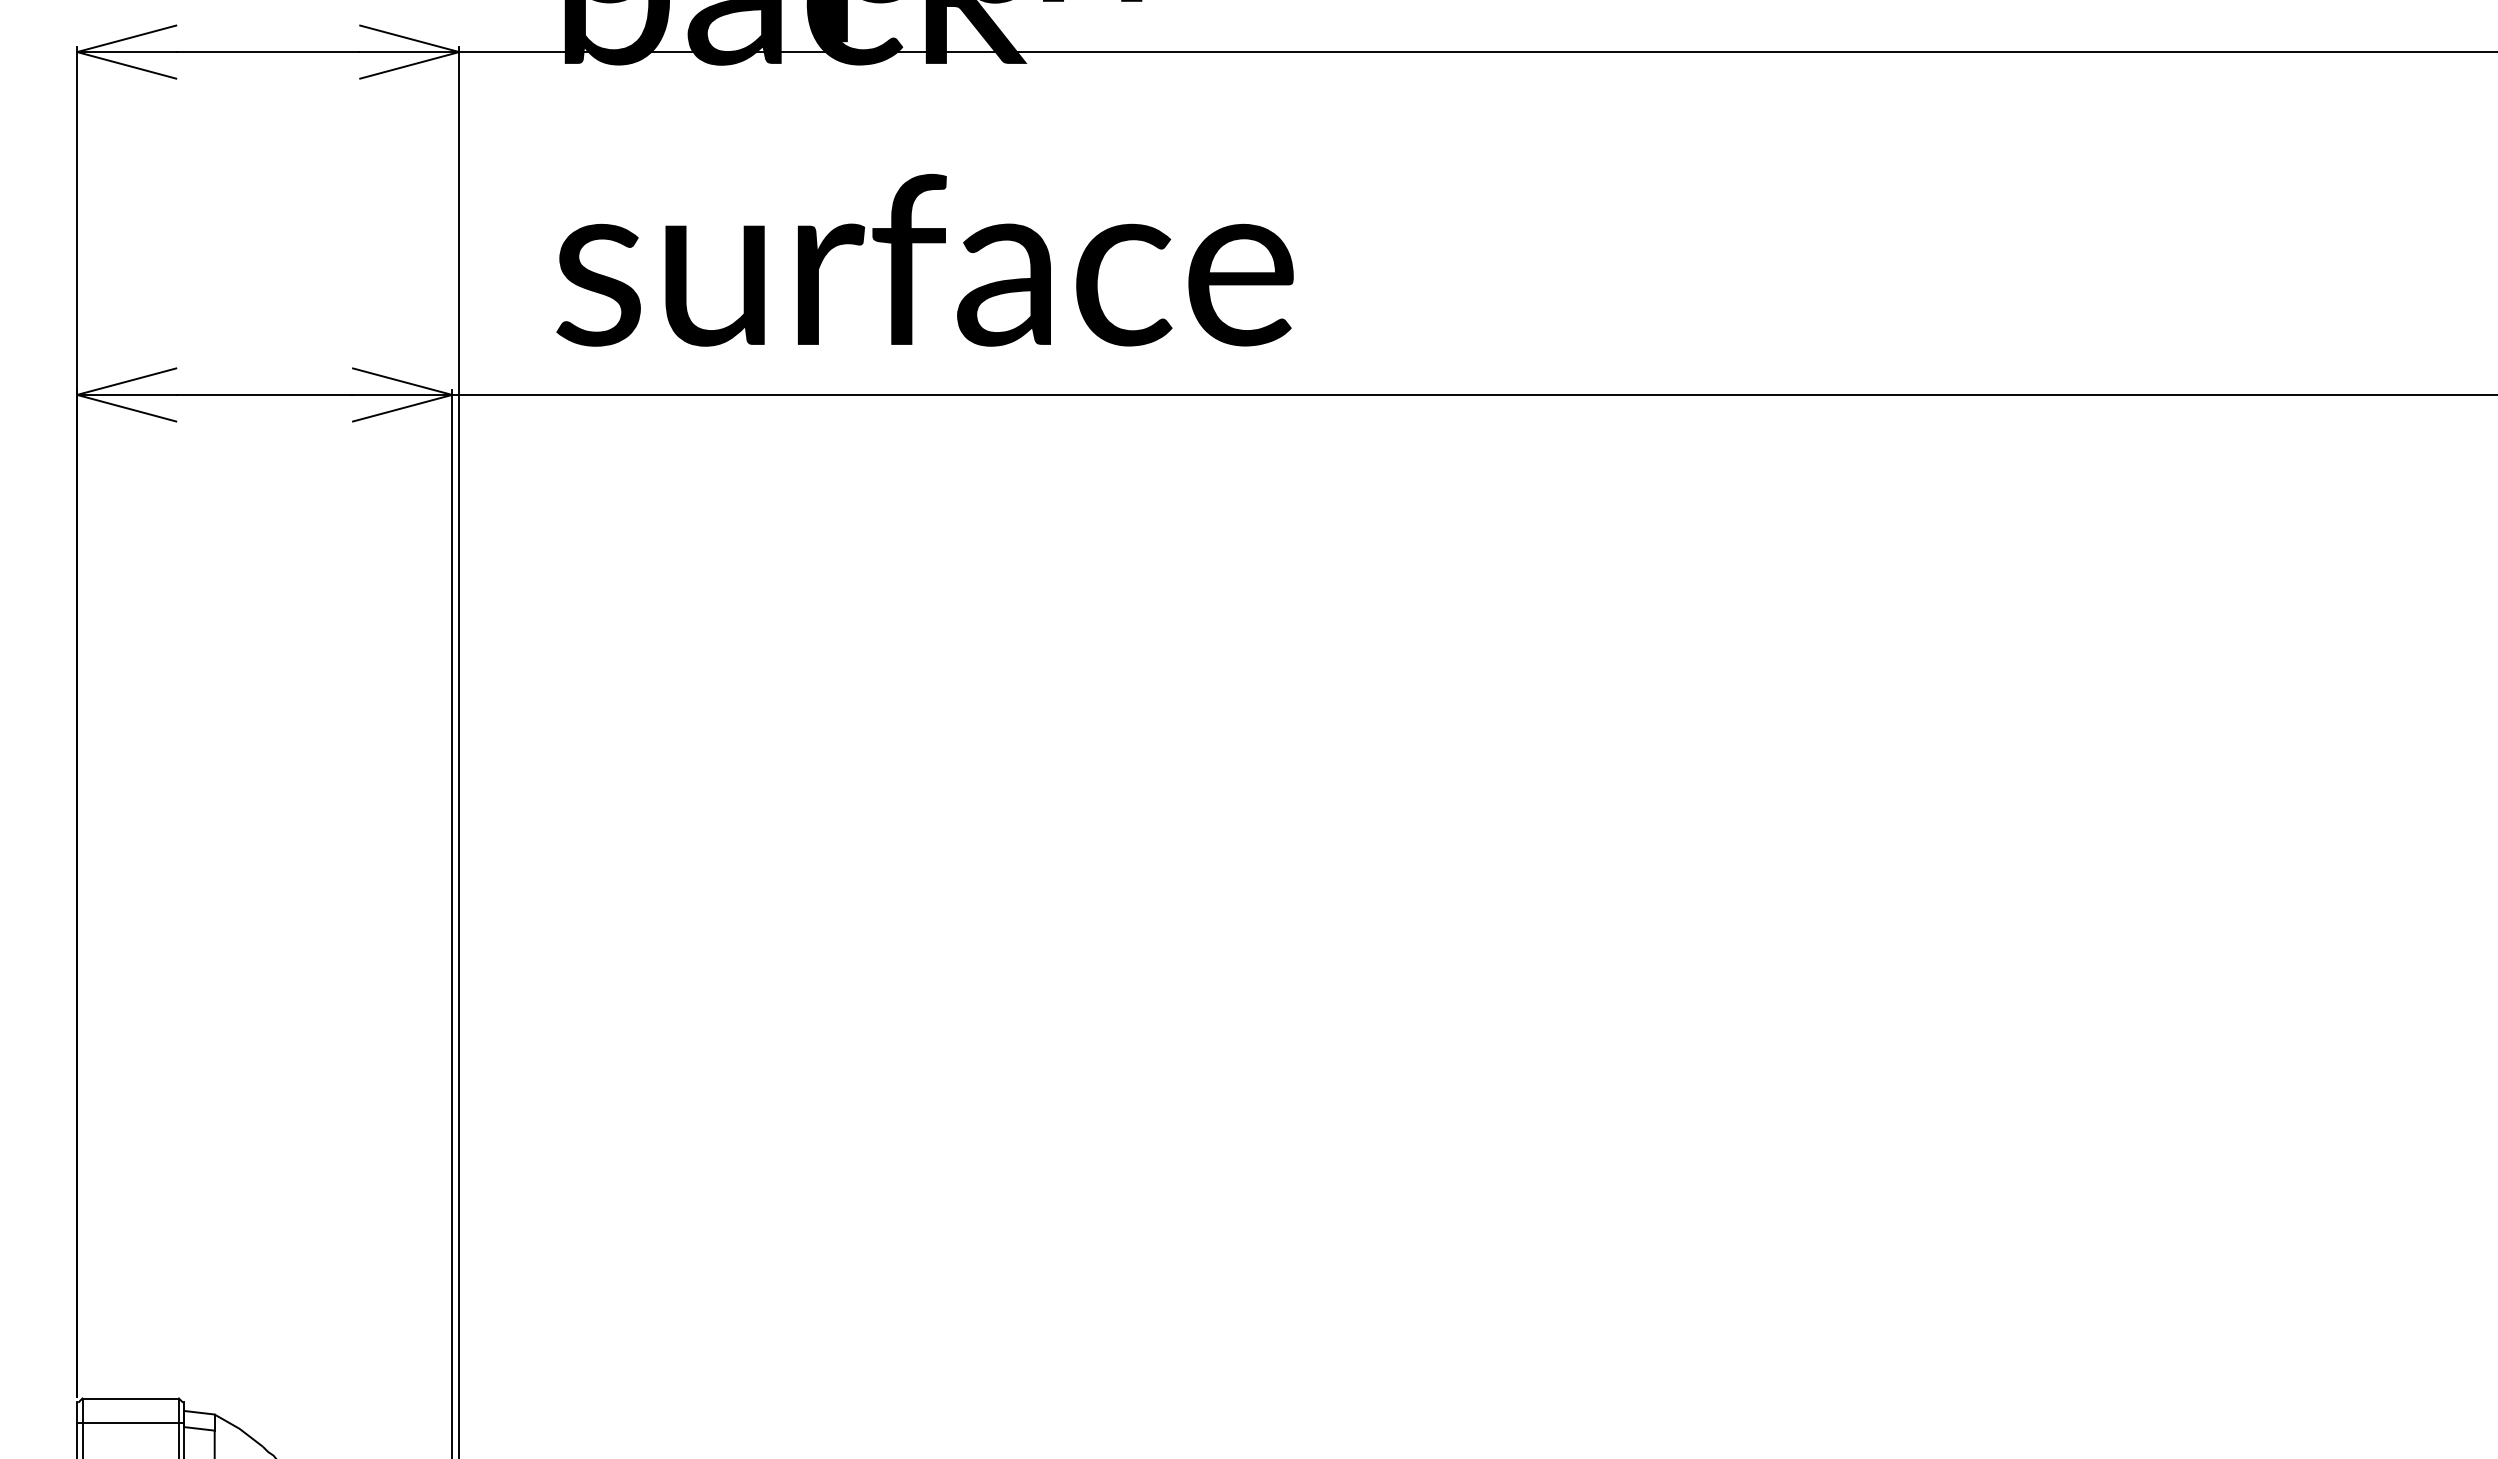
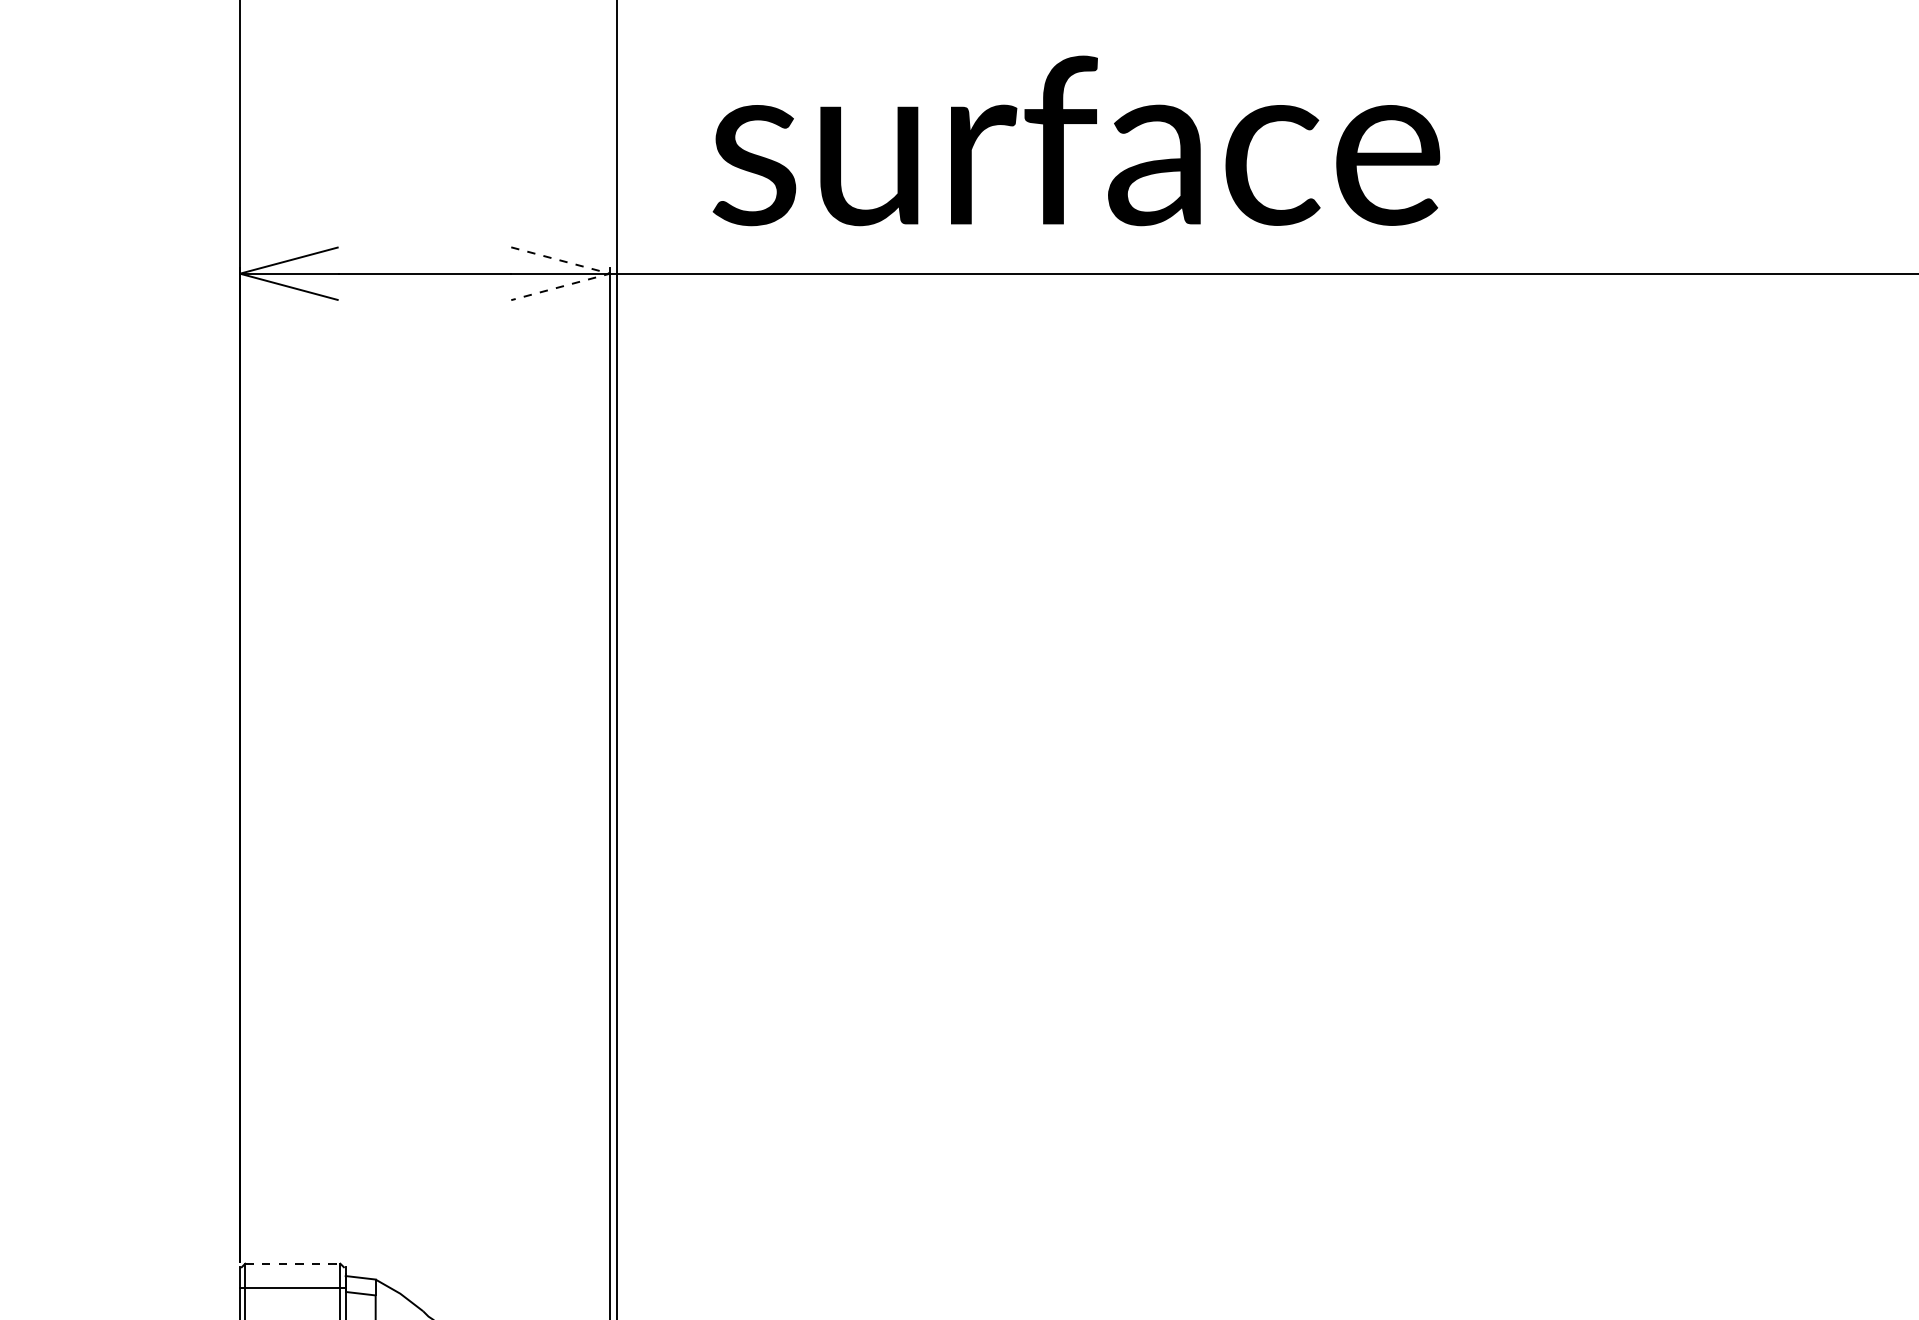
line: (452, 394) -> (610, 273), solid -> dashed
line: (131, 1398) -> (293, 1263), solid -> dashed

